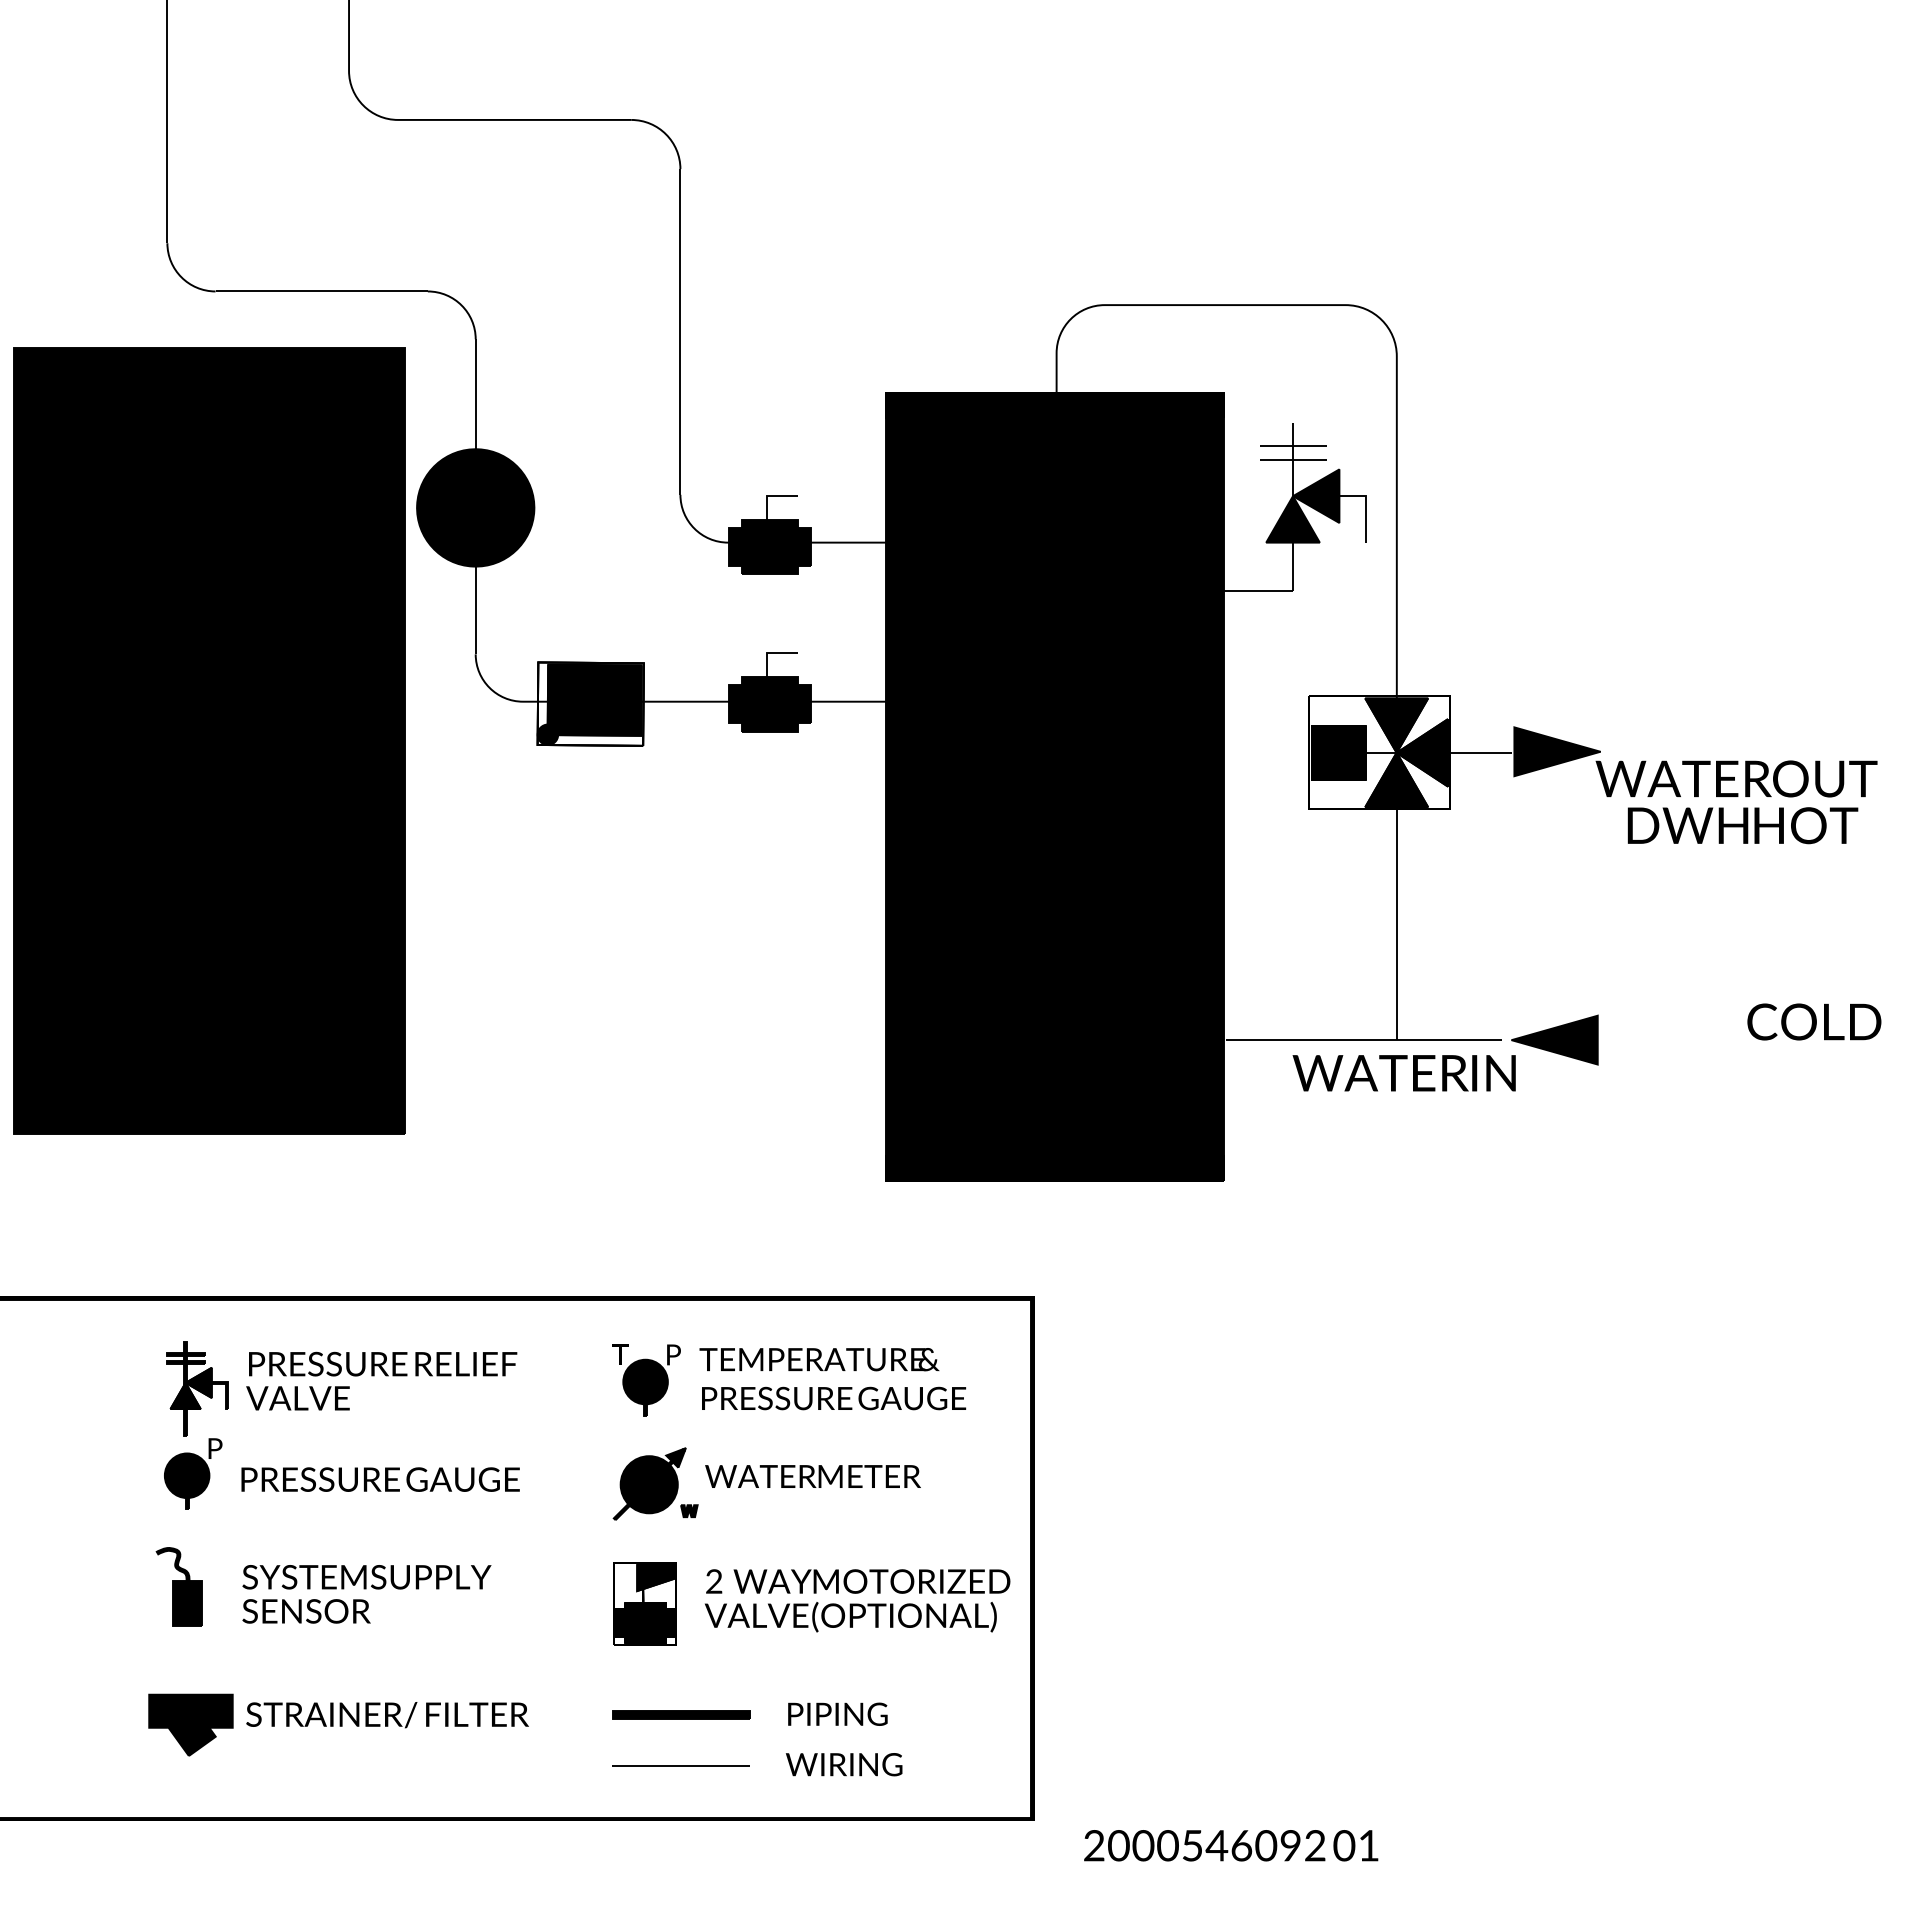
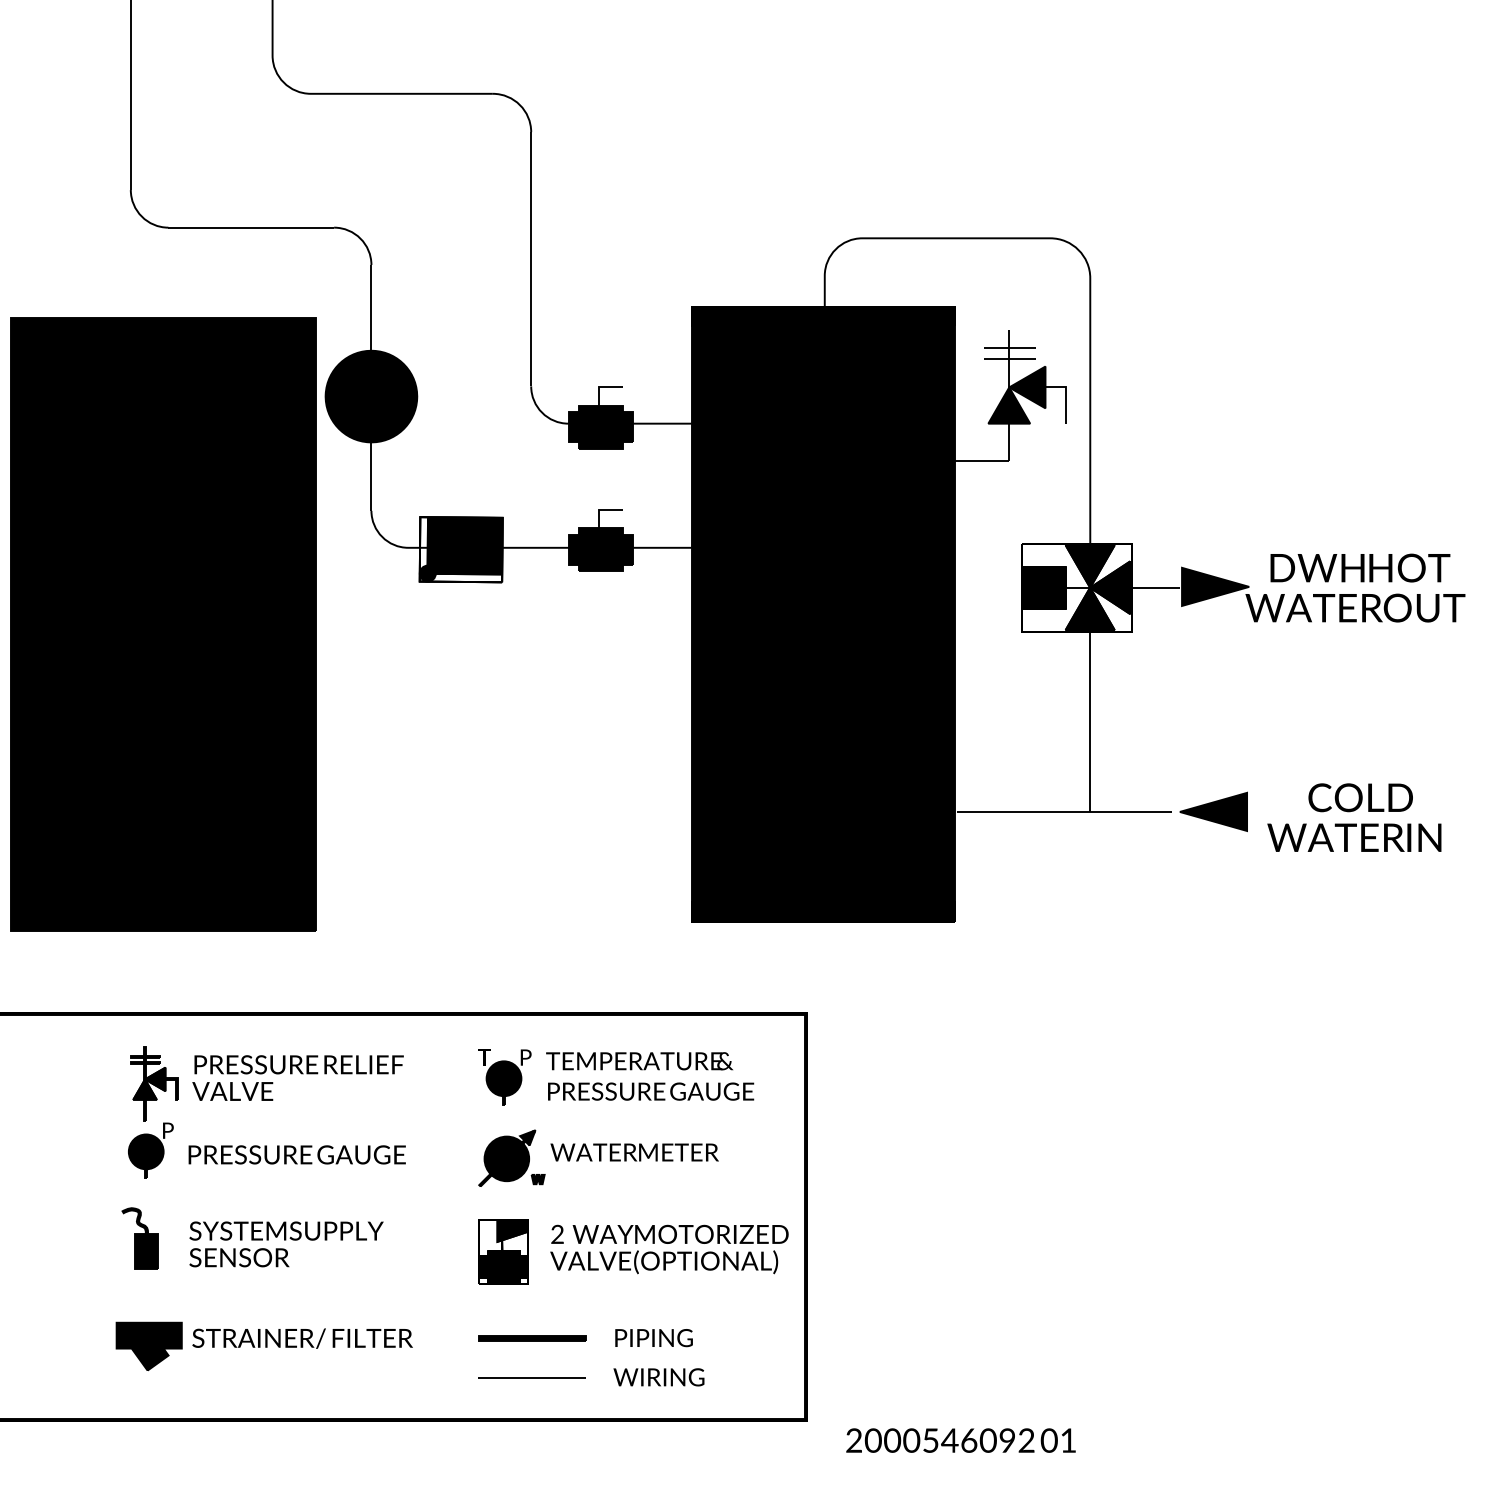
part: (209, 740) -> (163, 624), moved
text: (1742, 825) -> (1360, 567), moved
text: (1814, 1021) -> (1360, 797), moved
text: (1403, 1073) -> (1353, 837), moved

